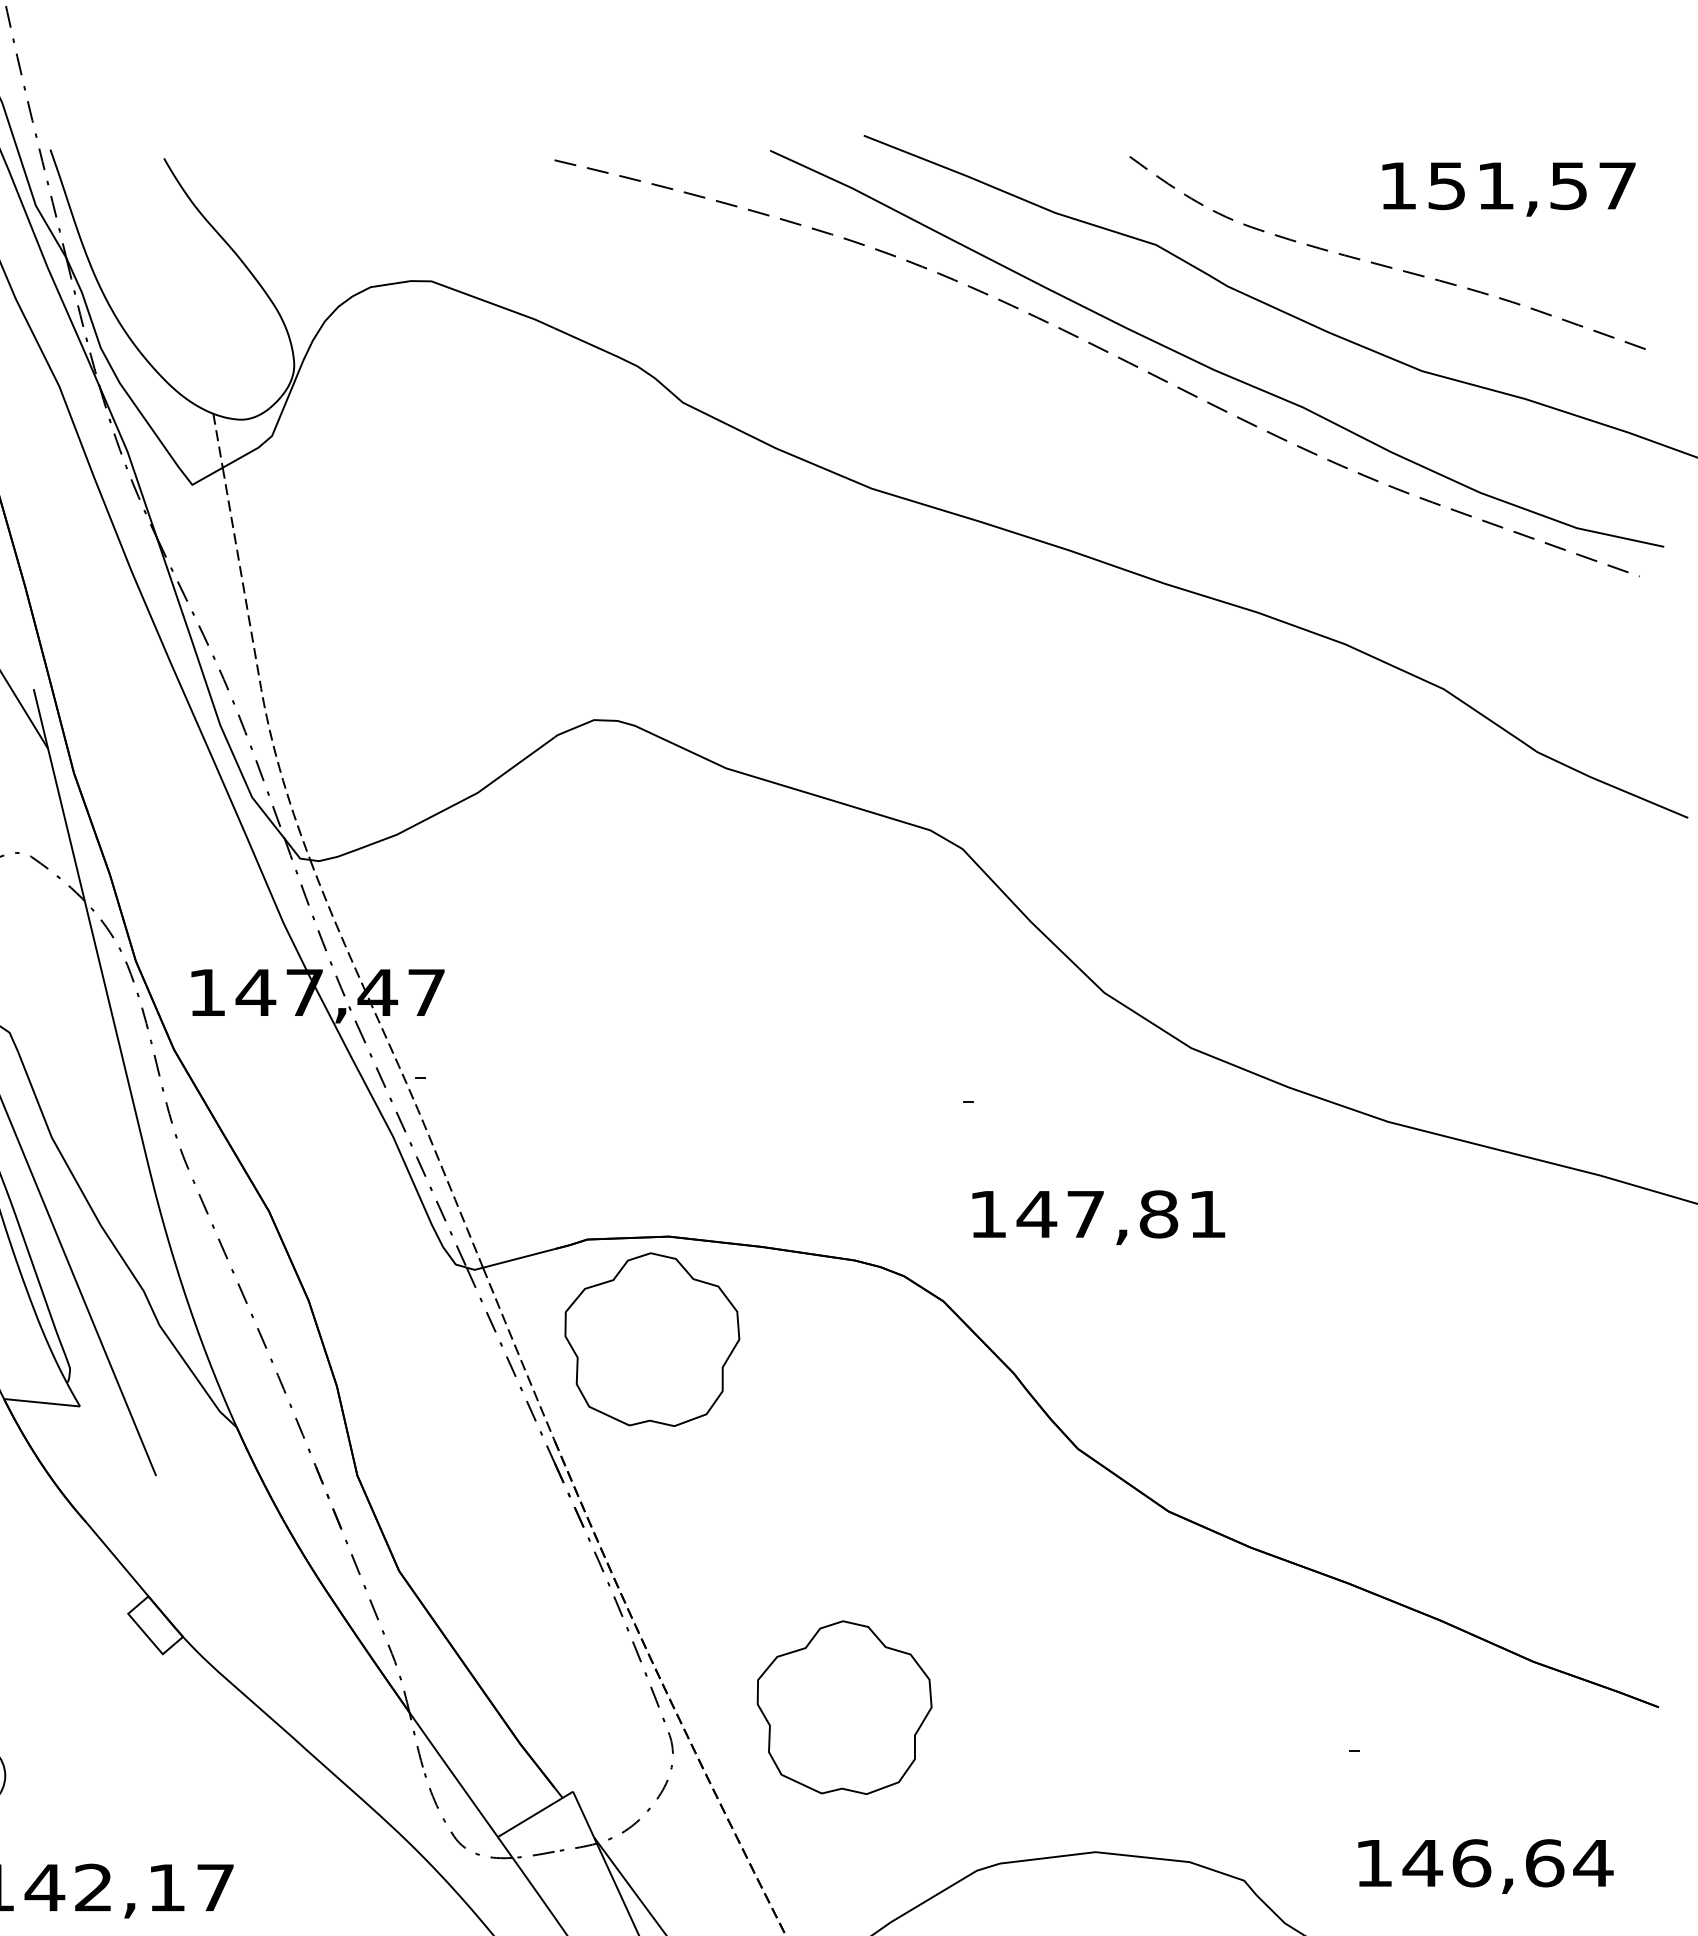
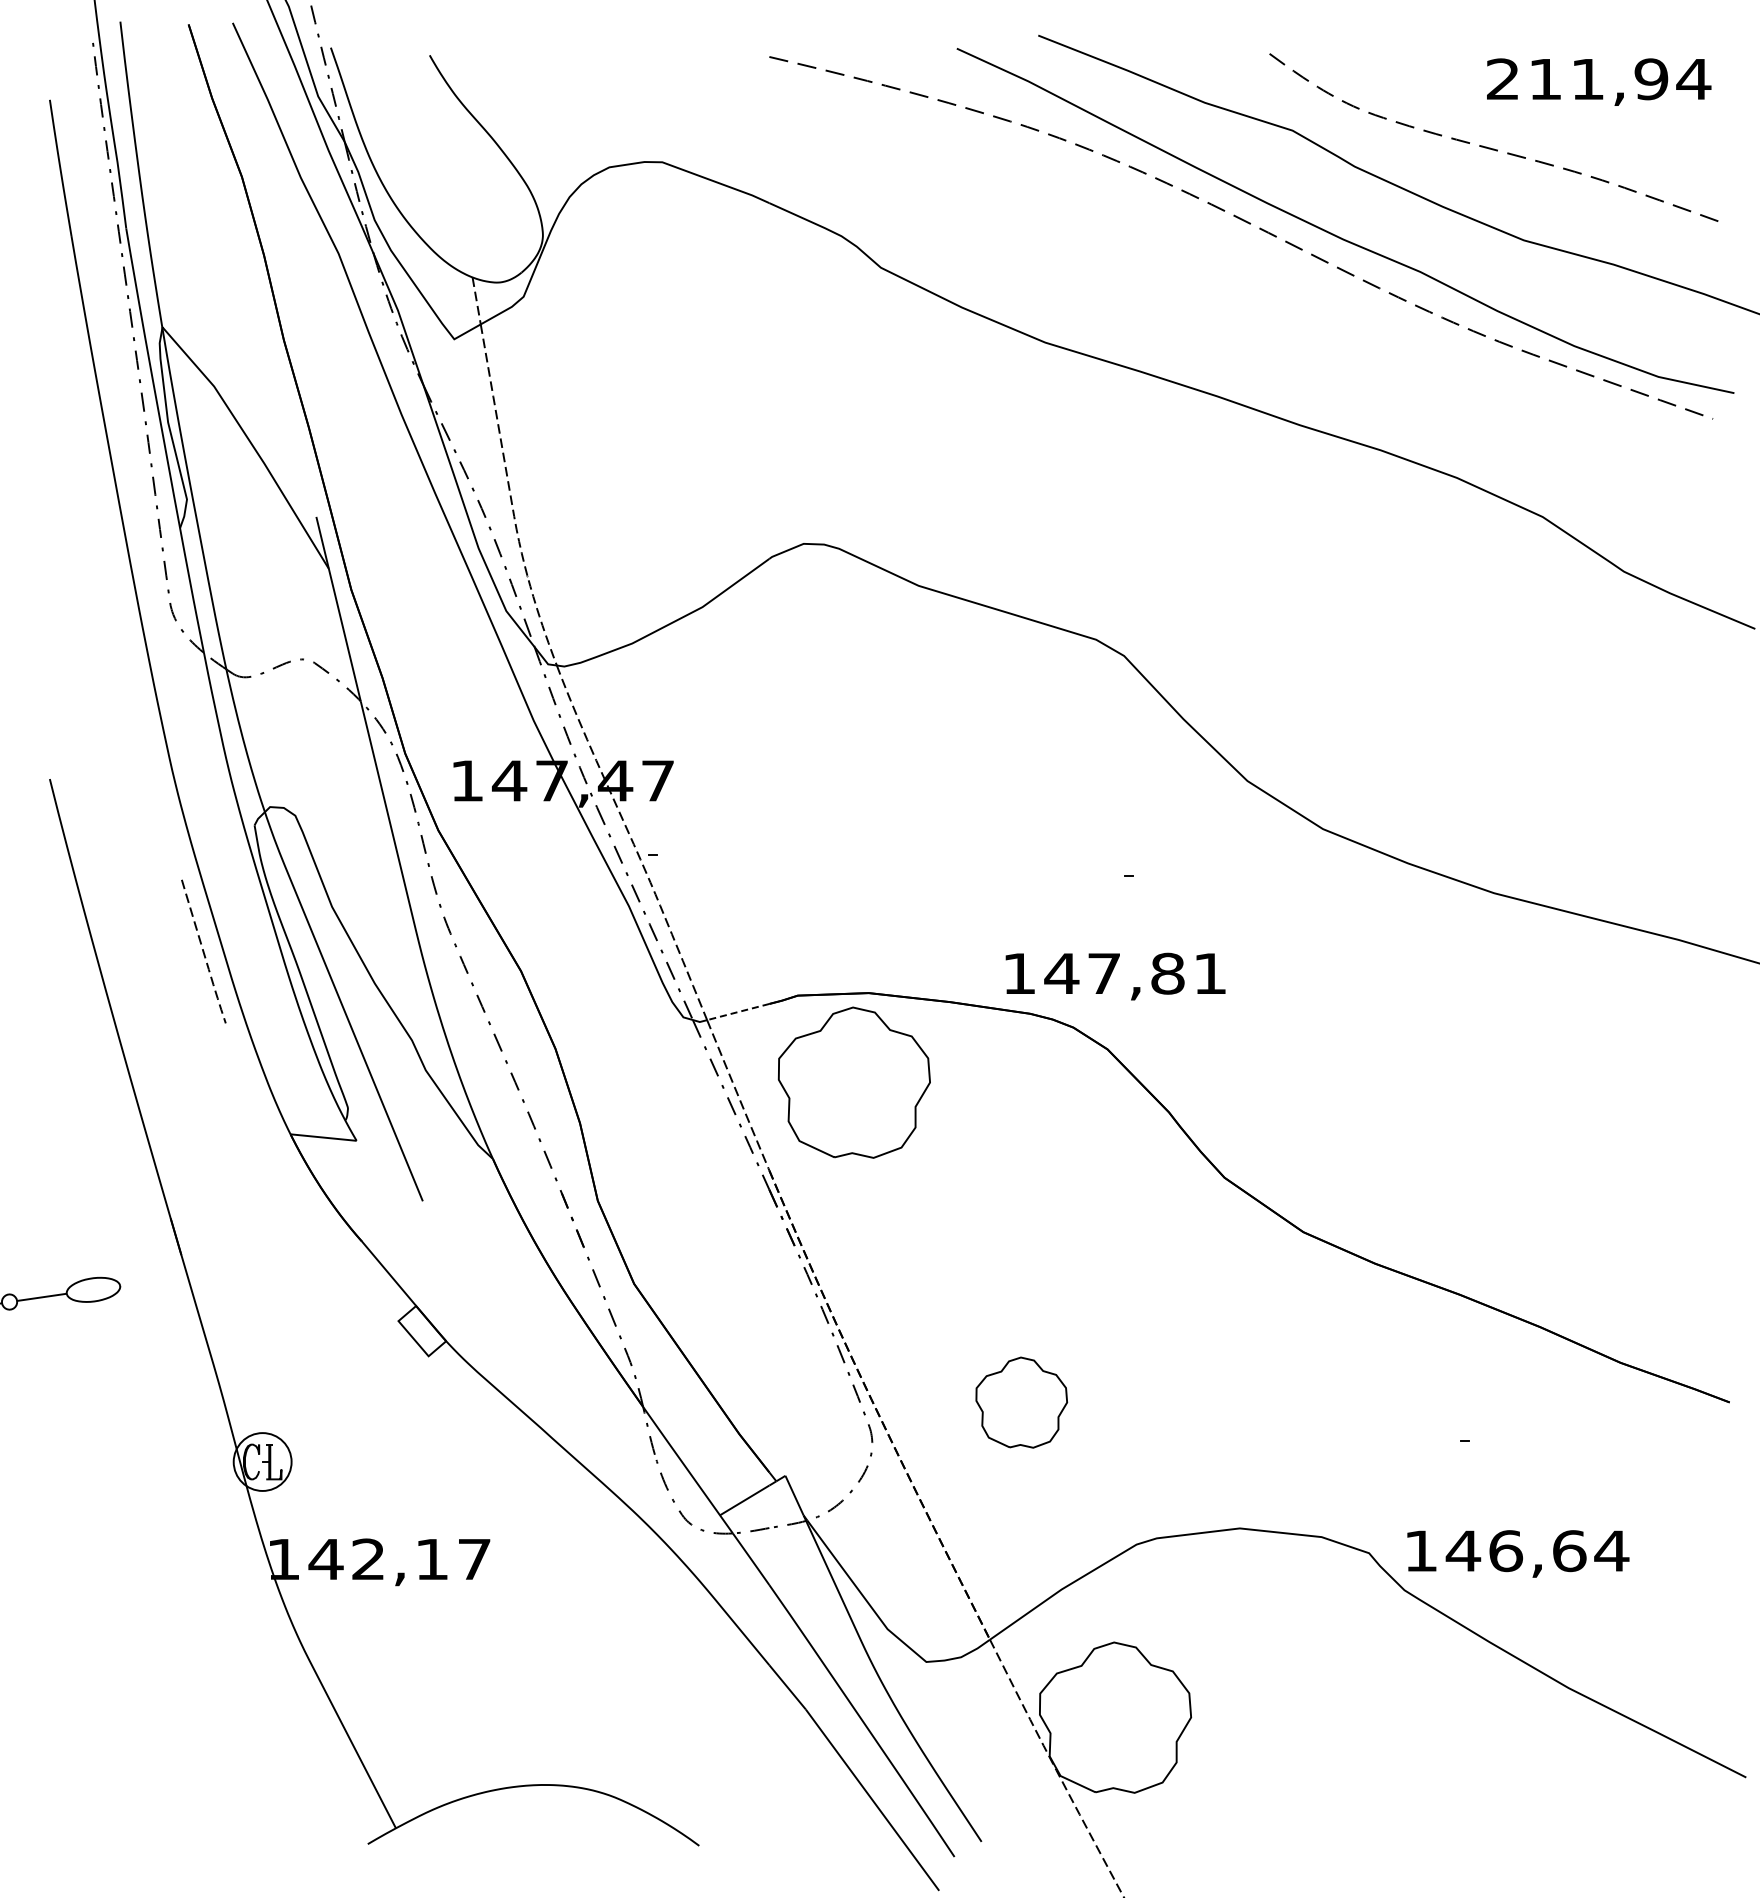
text: (1509, 186) -> (1599, 79), 151,57 -> 211,94
text: (1098, 1217) -> (1115, 976), moved
line: (517, 1258) -> (737, 1012), solid -> dashed
part: (844, 1707) -> (1021, 1402), size x0.6
text: (1486, 1866) -> (1518, 1553), moved

